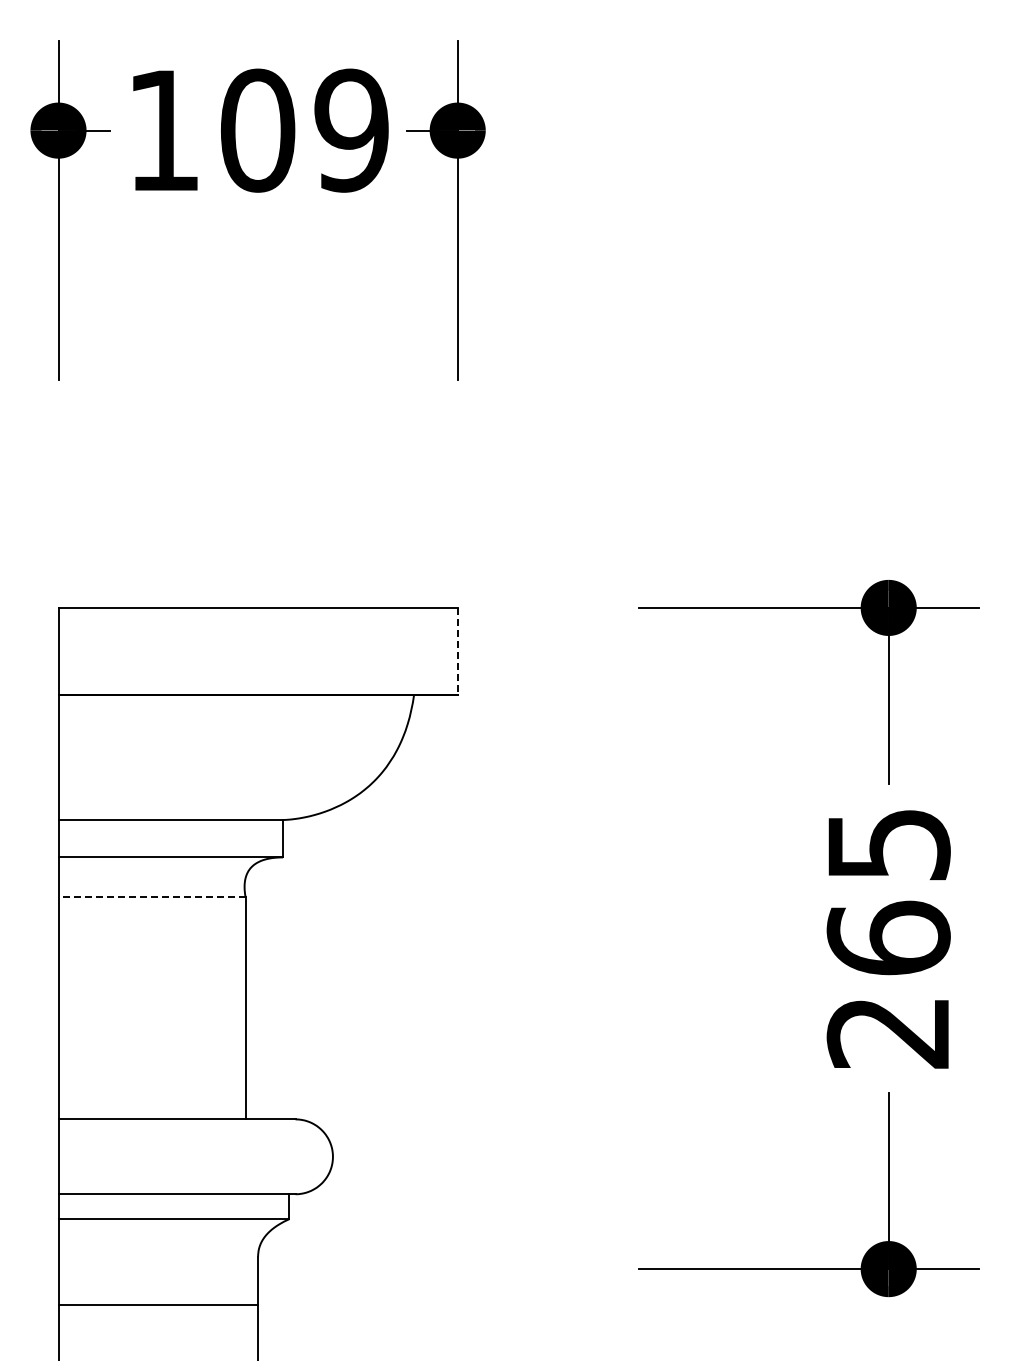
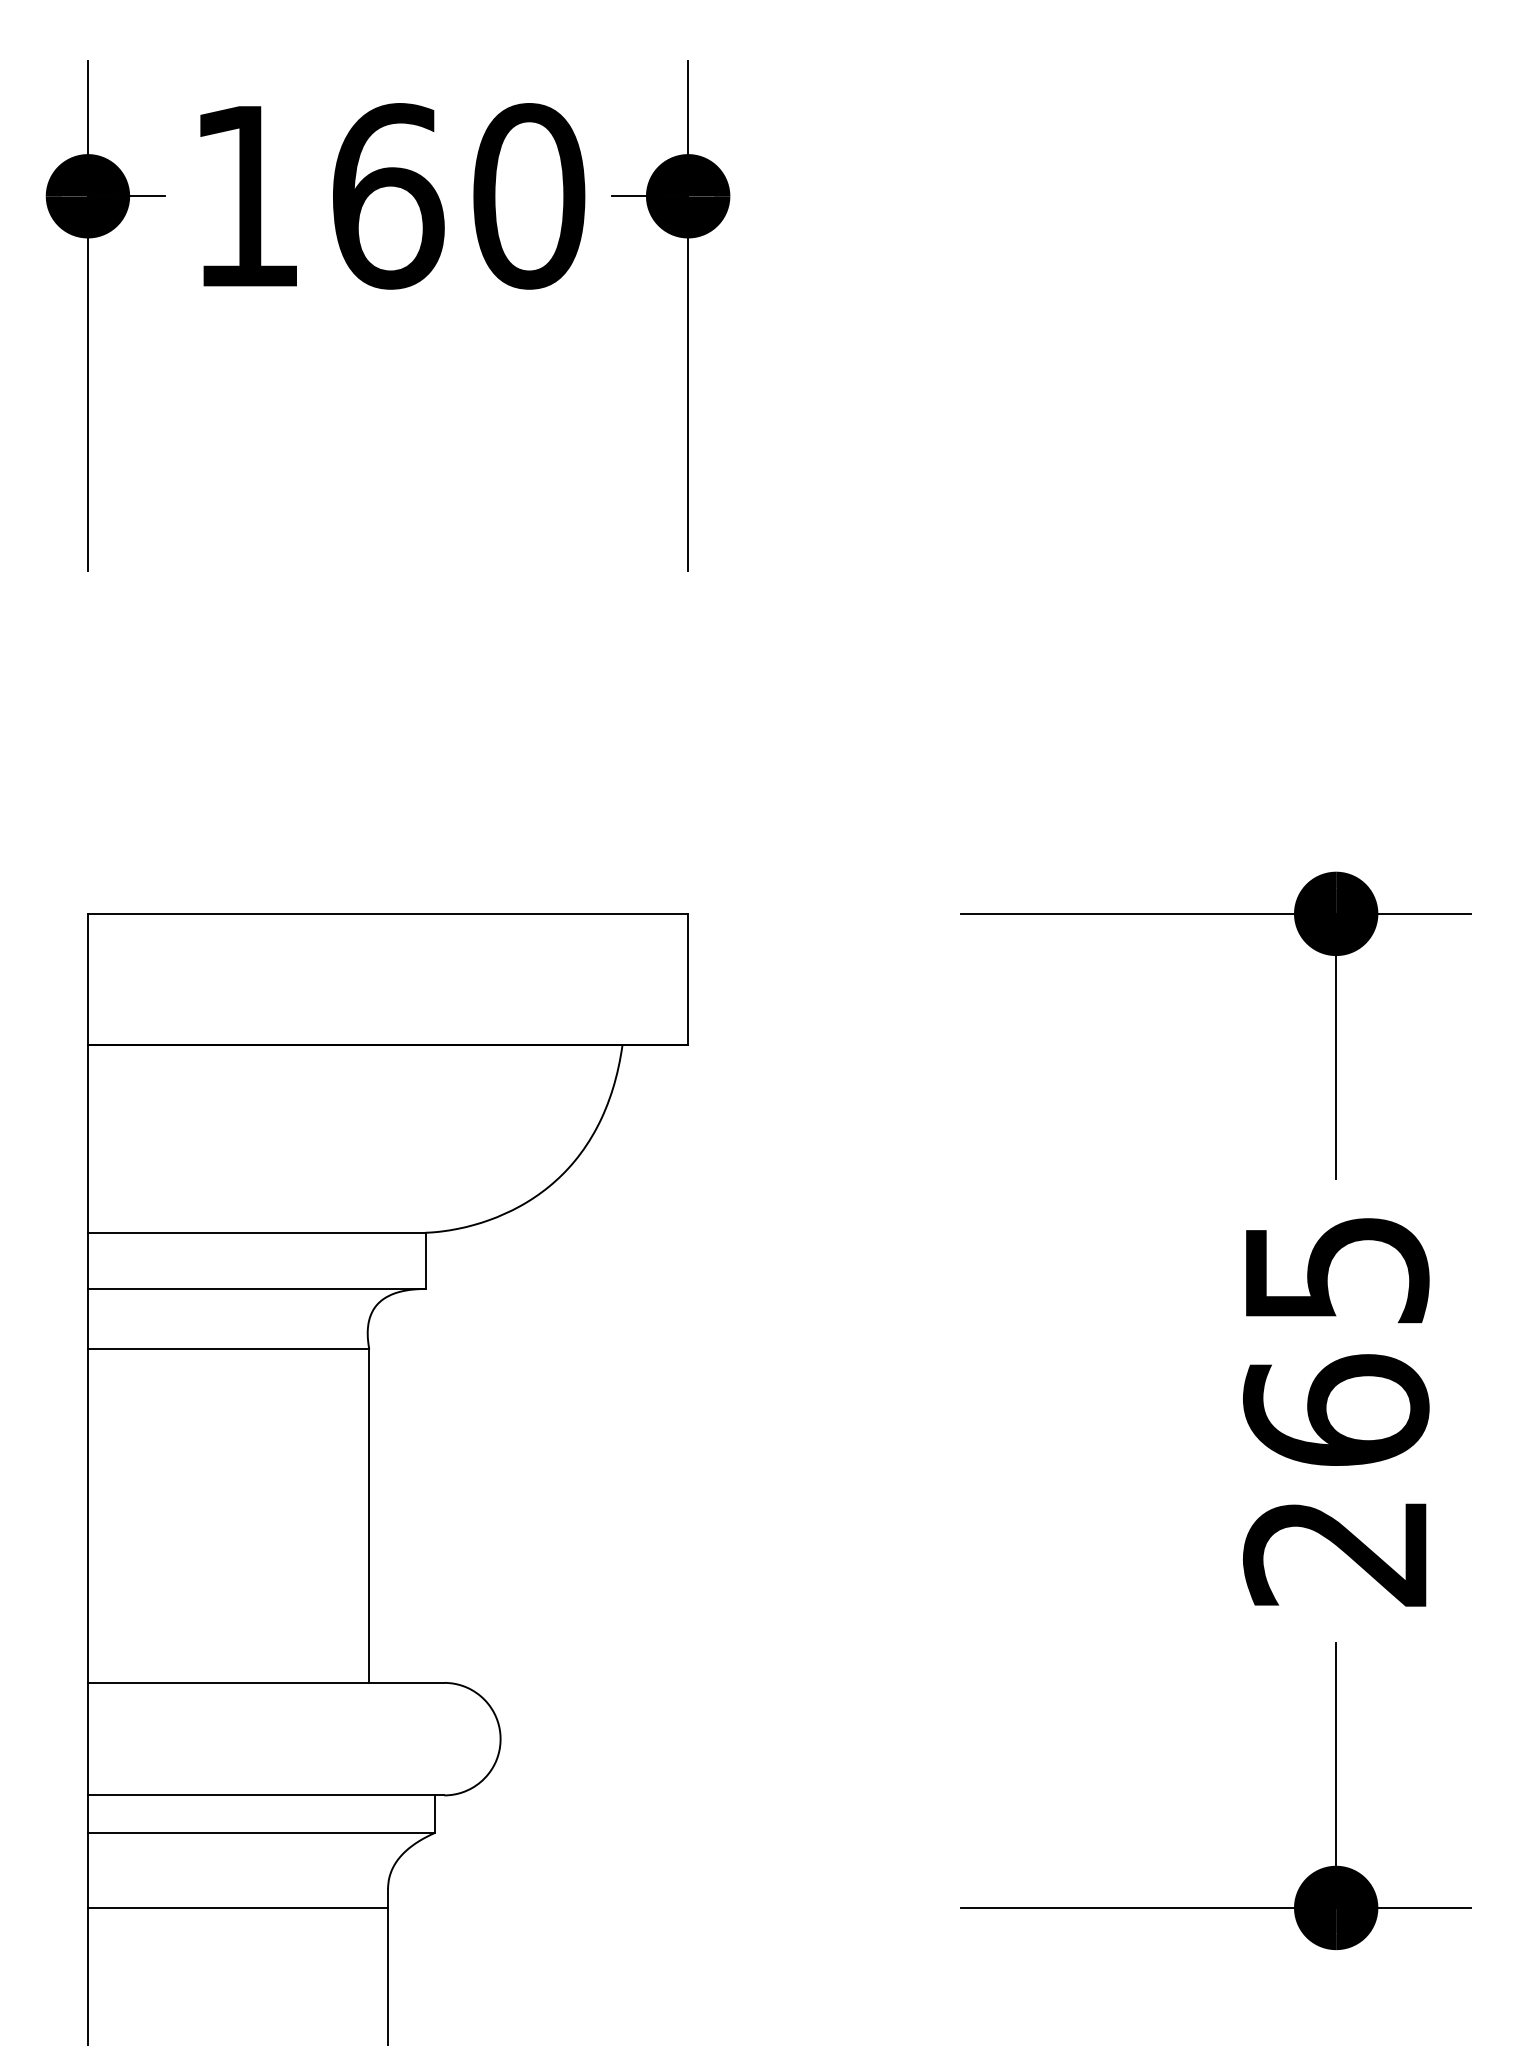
text: (305, 130) -> (459, 196), 109 -> 160
line: (457, 651) -> (687, 979), dashed -> solid
line: (152, 897) -> (229, 1349), dashed -> solid
line: (158, 1305) -> (238, 1908), moved

